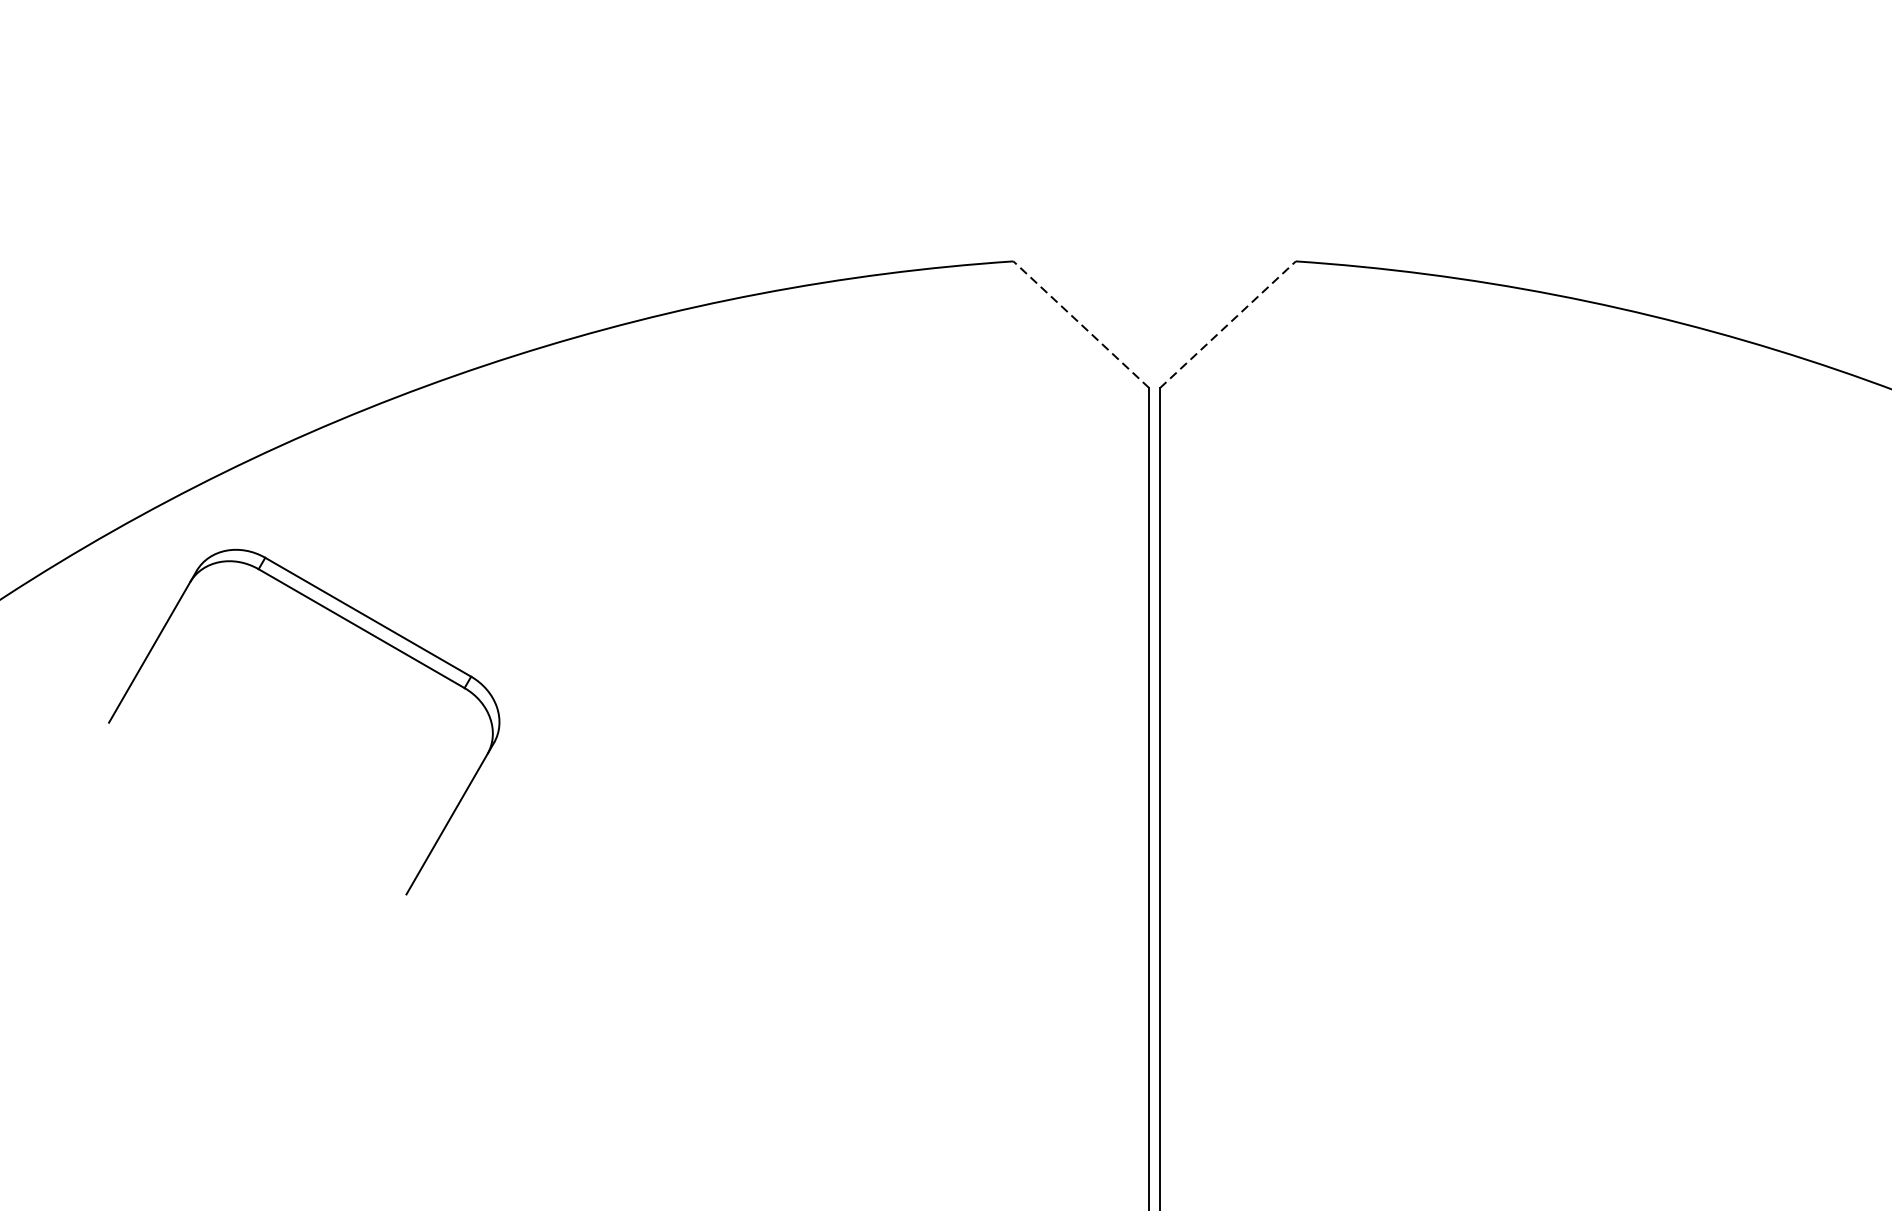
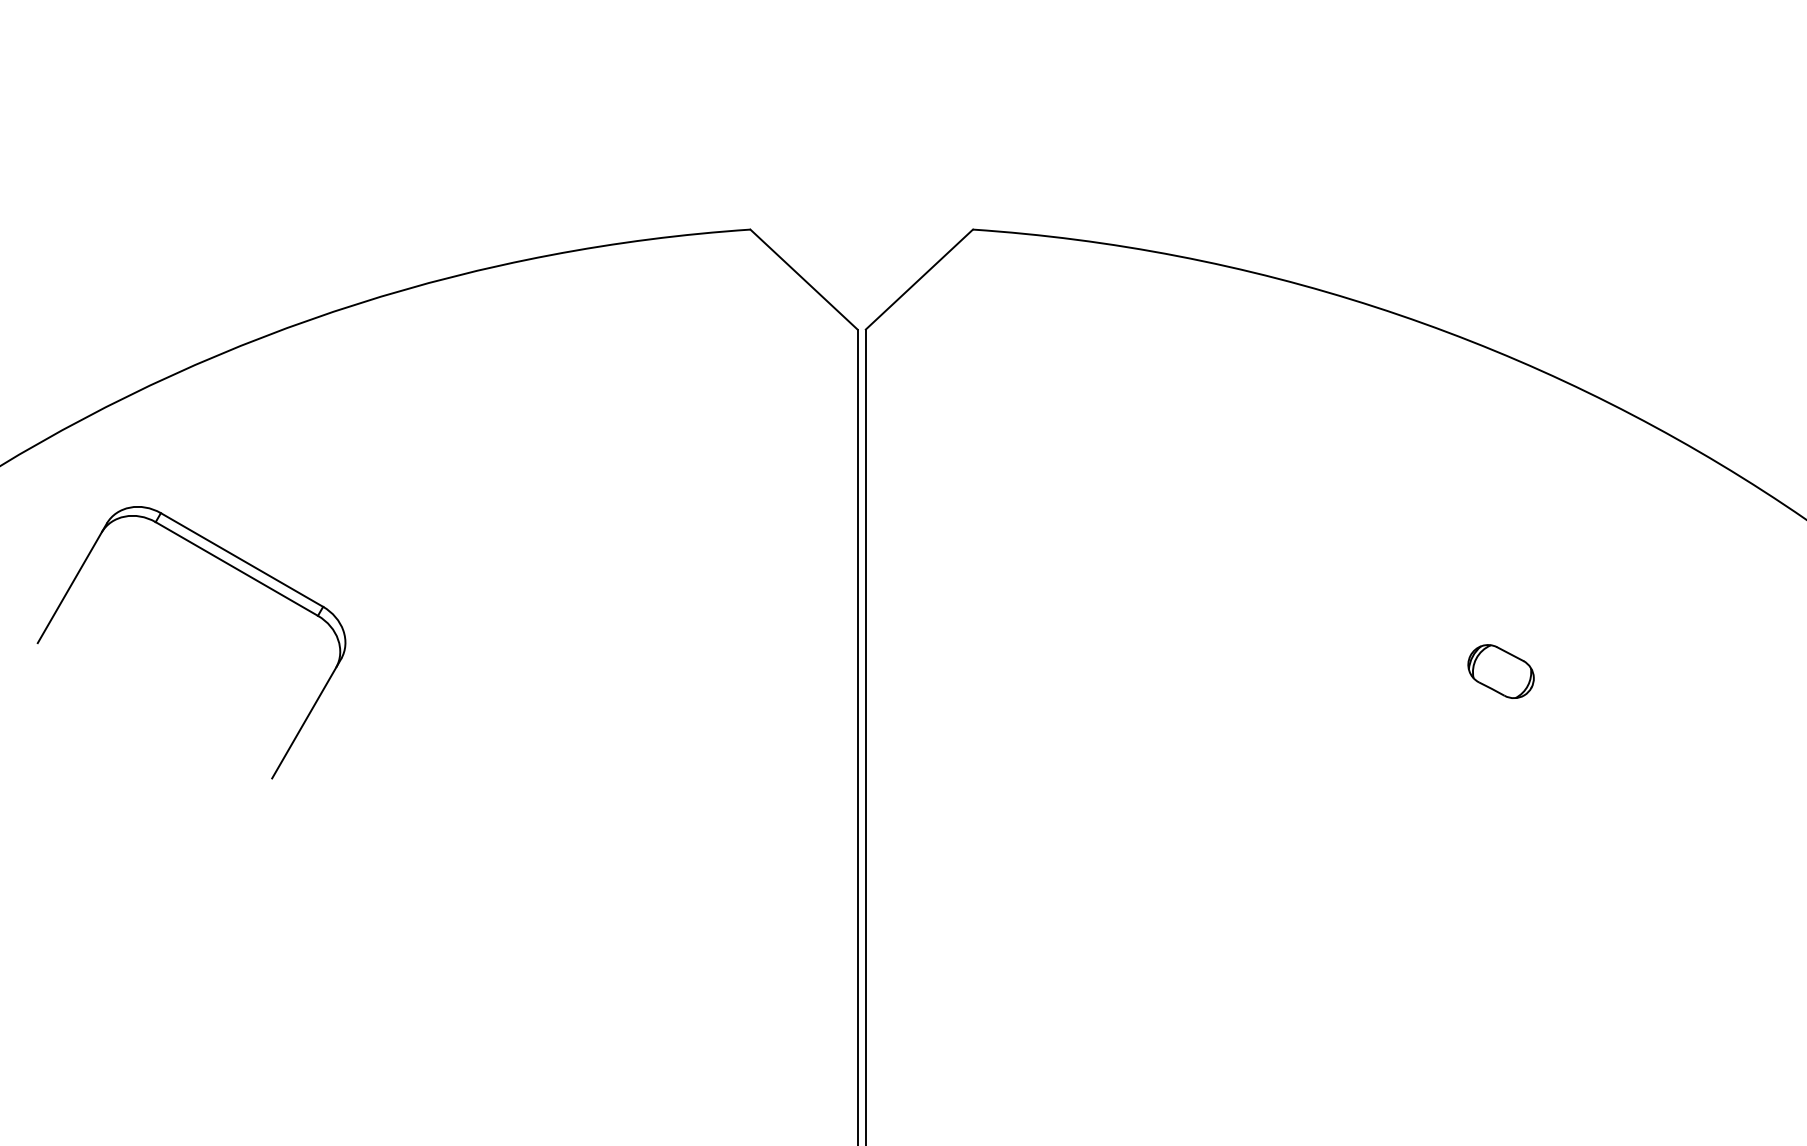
line: (1080, 324) -> (803, 279), dashed -> solid
line: (1227, 324) -> (919, 279), dashed -> solid
part: (357, 628) -> (233, 568), moved

